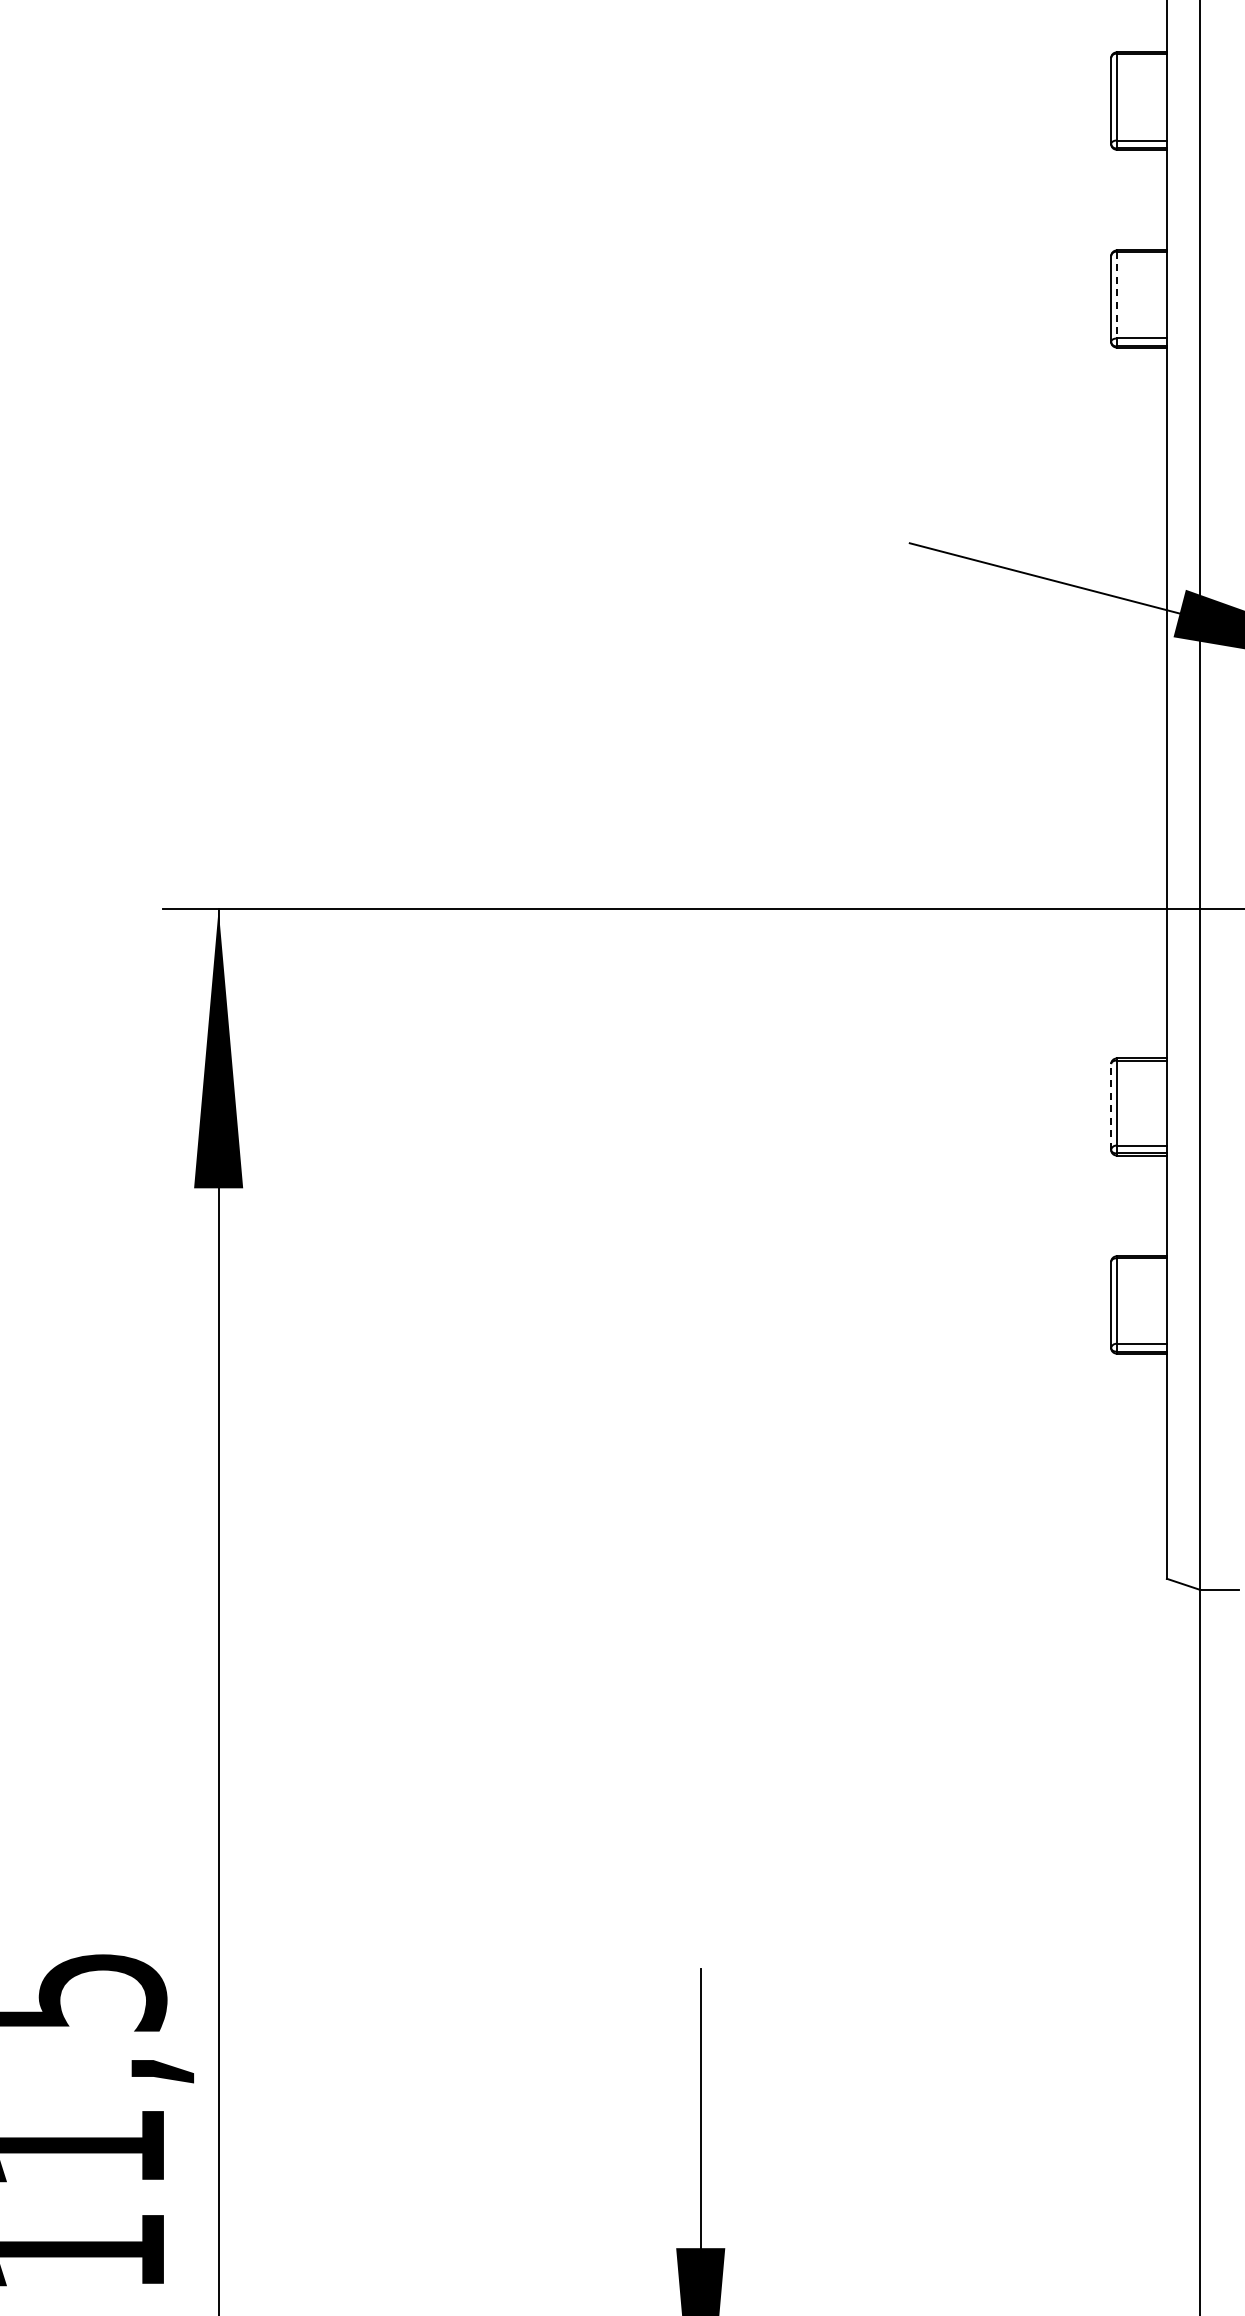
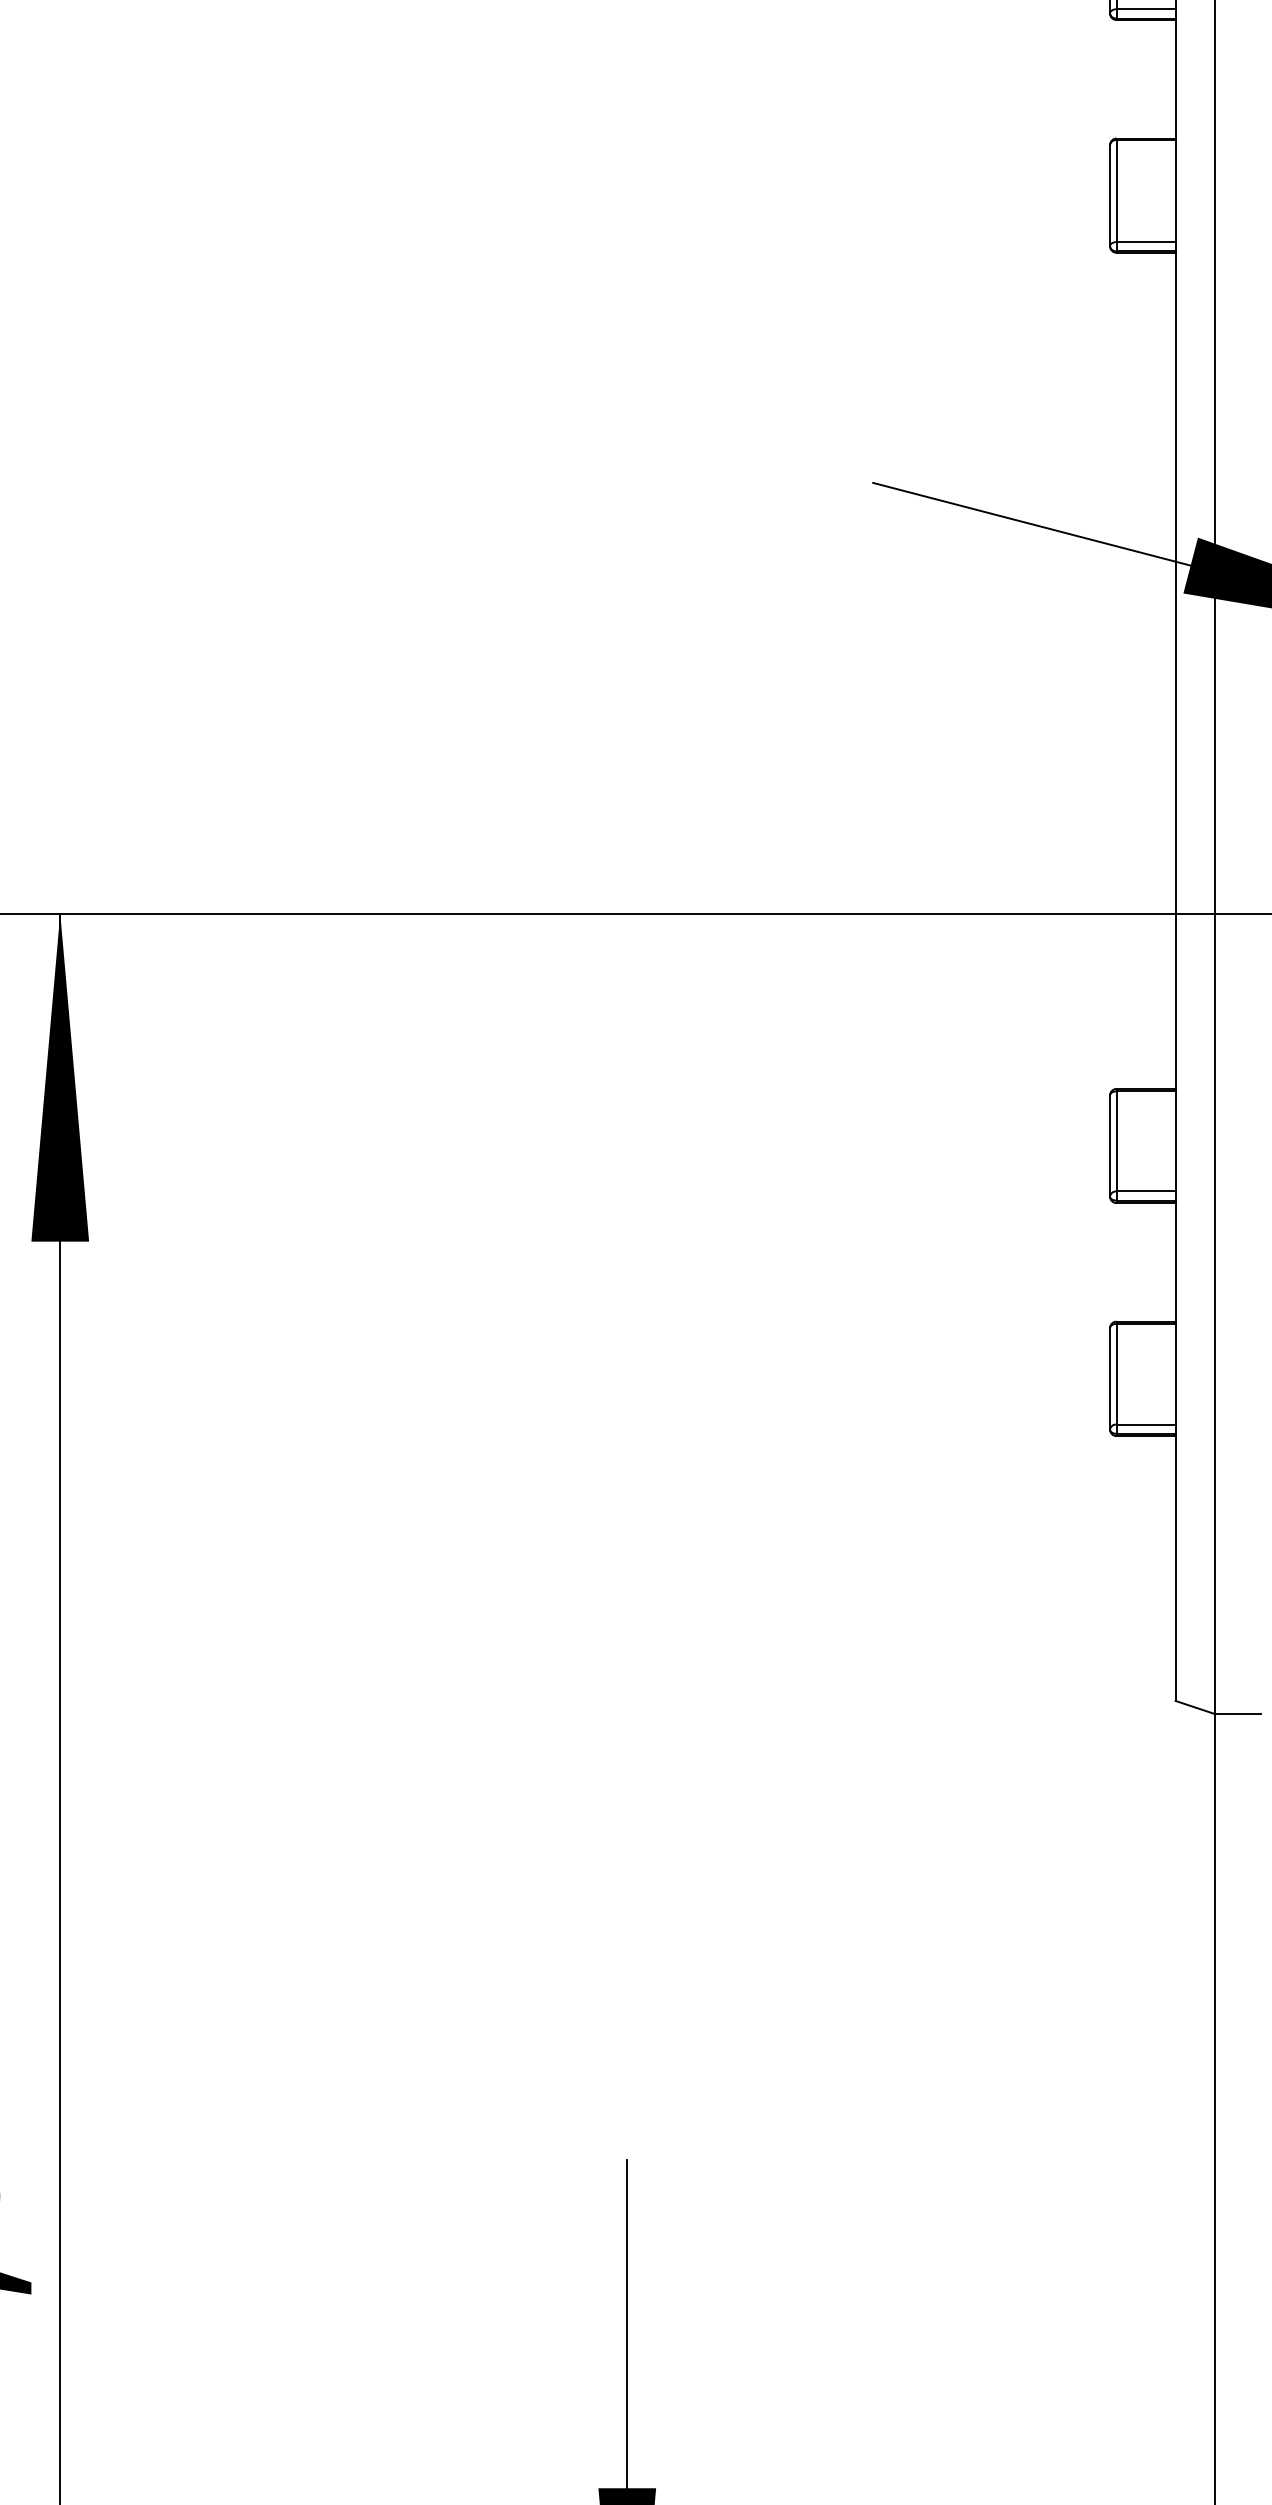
line: (1116, 295) -> (1116, 191), dashed -> solid
line: (1111, 1107) -> (1110, 1146), dashed -> solid

